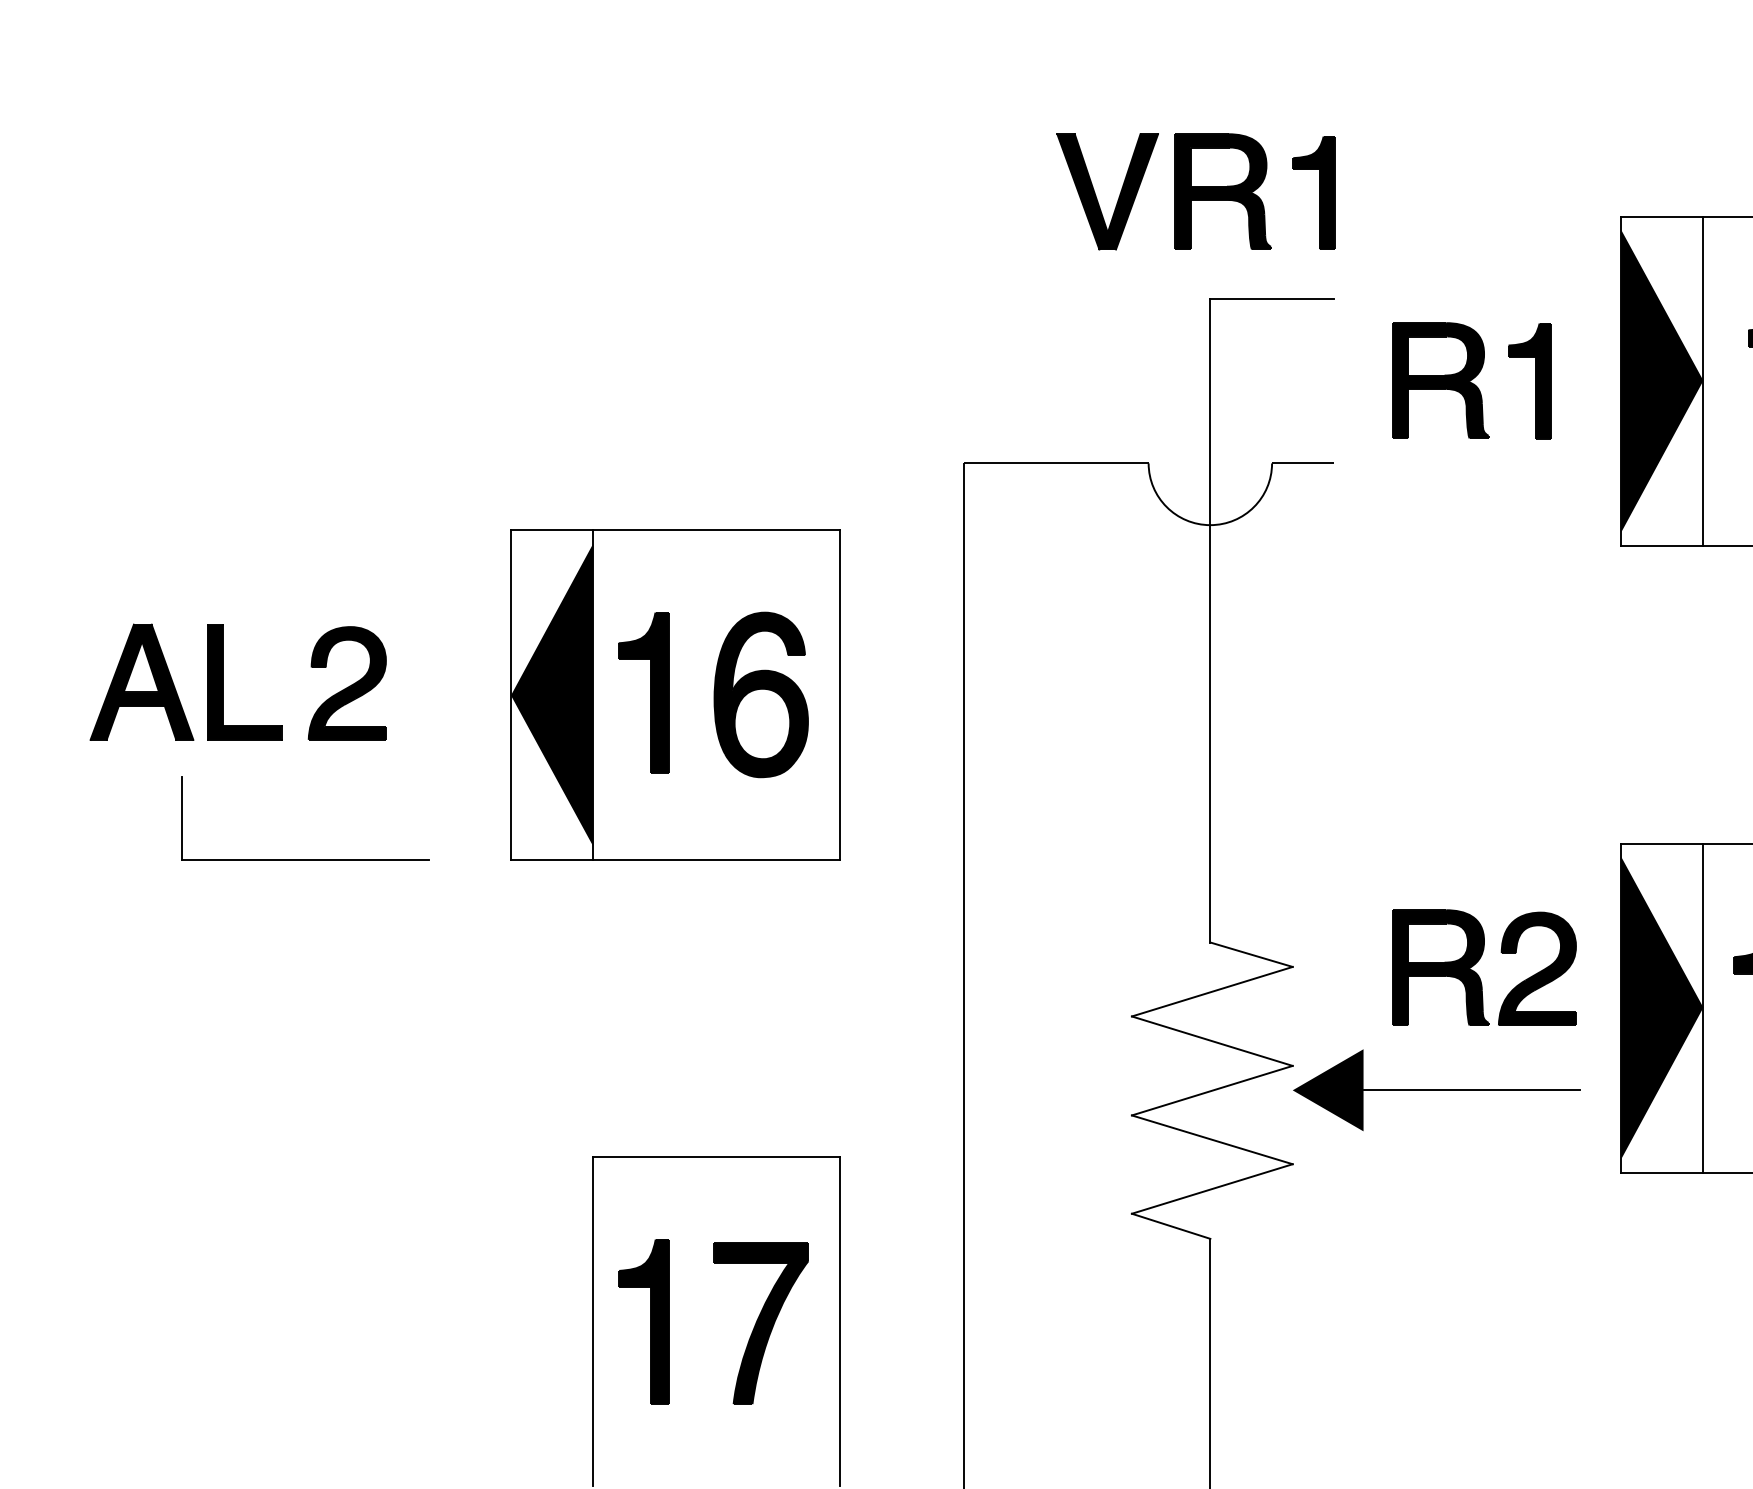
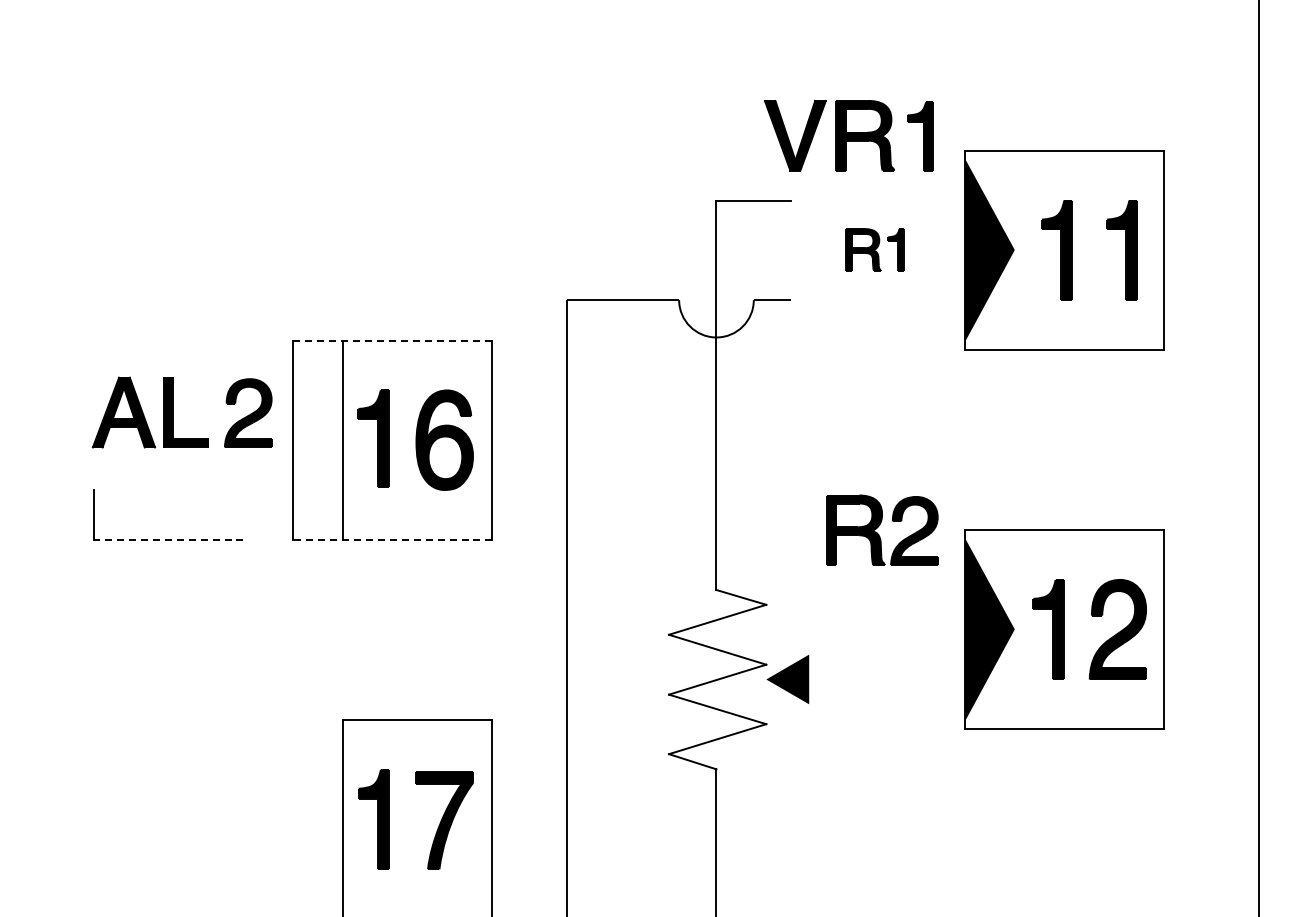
part: (1195, 191) -> (848, 135), moved
part: (1471, 379) -> (874, 249), size x0.6
line: (1702, 379) -> (1014, 249), removed
line: (674, 530) -> (392, 340), solid -> dashed
part: (223, 682) -> (173, 412), moved
fill: (552, 693) -> (318, 439), removed
line: (304, 859) -> (168, 539), solid -> dashed
line: (674, 859) -> (392, 539), solid -> dashed
part: (1484, 966) -> (882, 529), moved
line: (1702, 1007) -> (1014, 629), removed
line: (1471, 1090) -> (874, 679), removed

